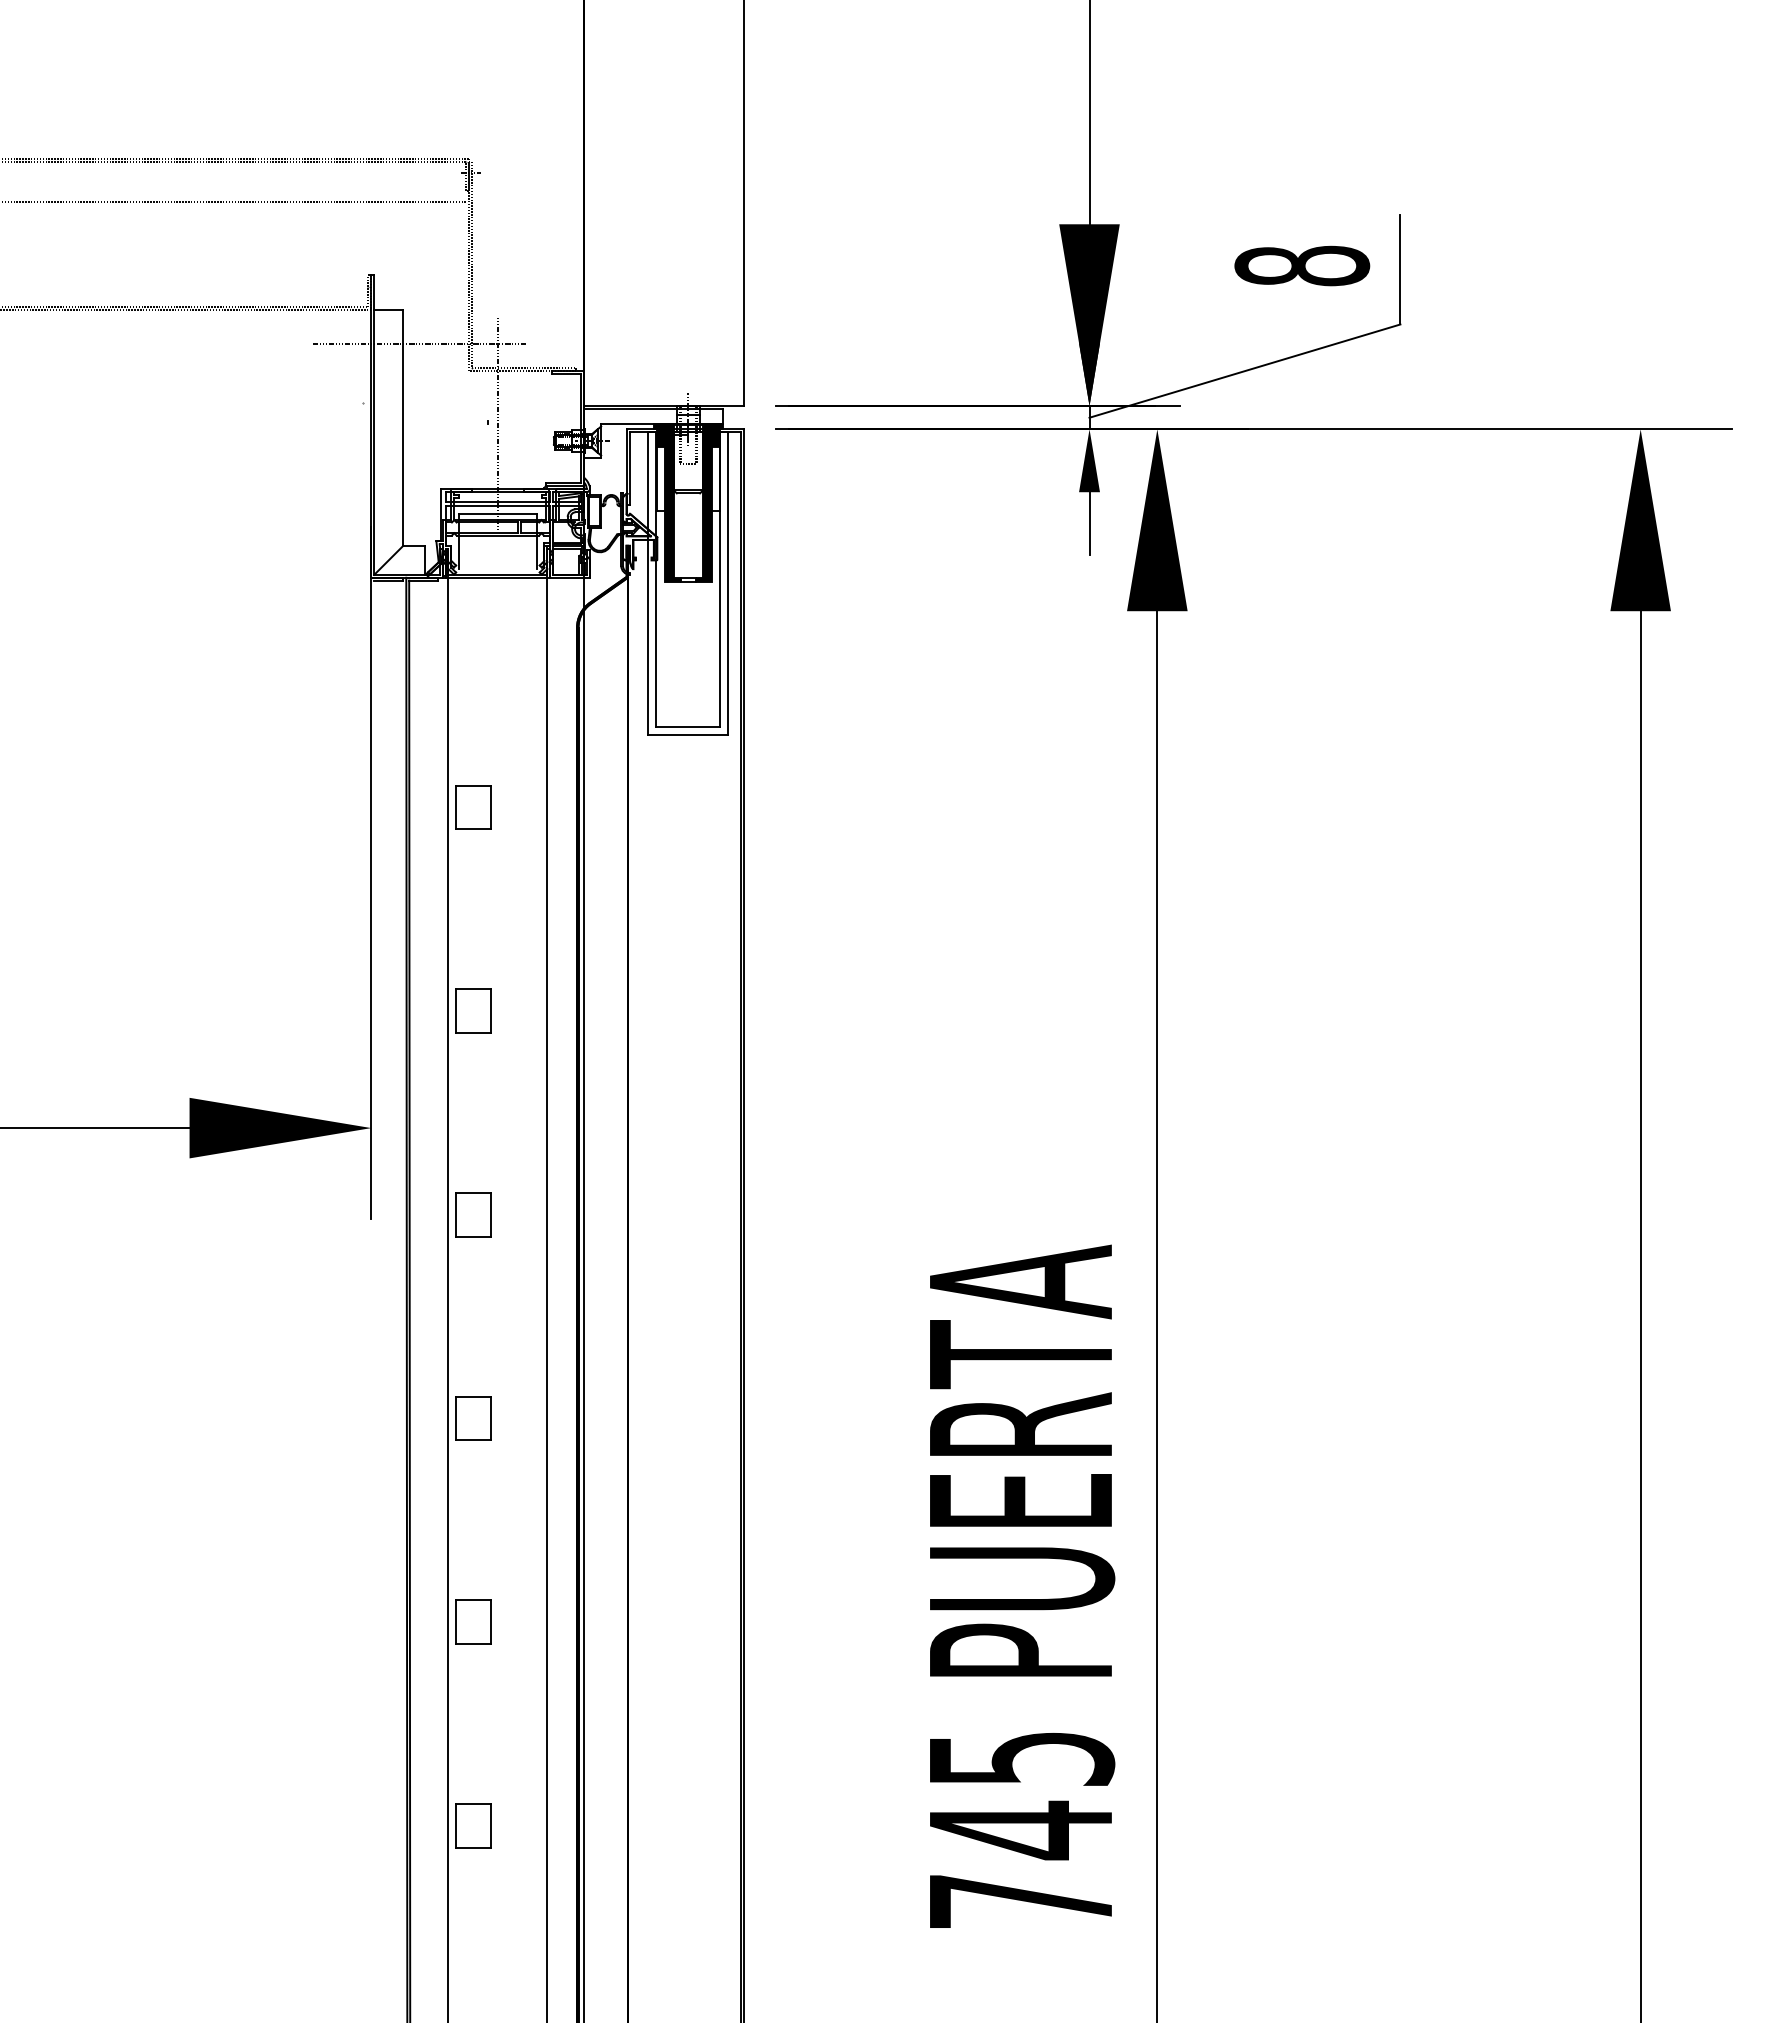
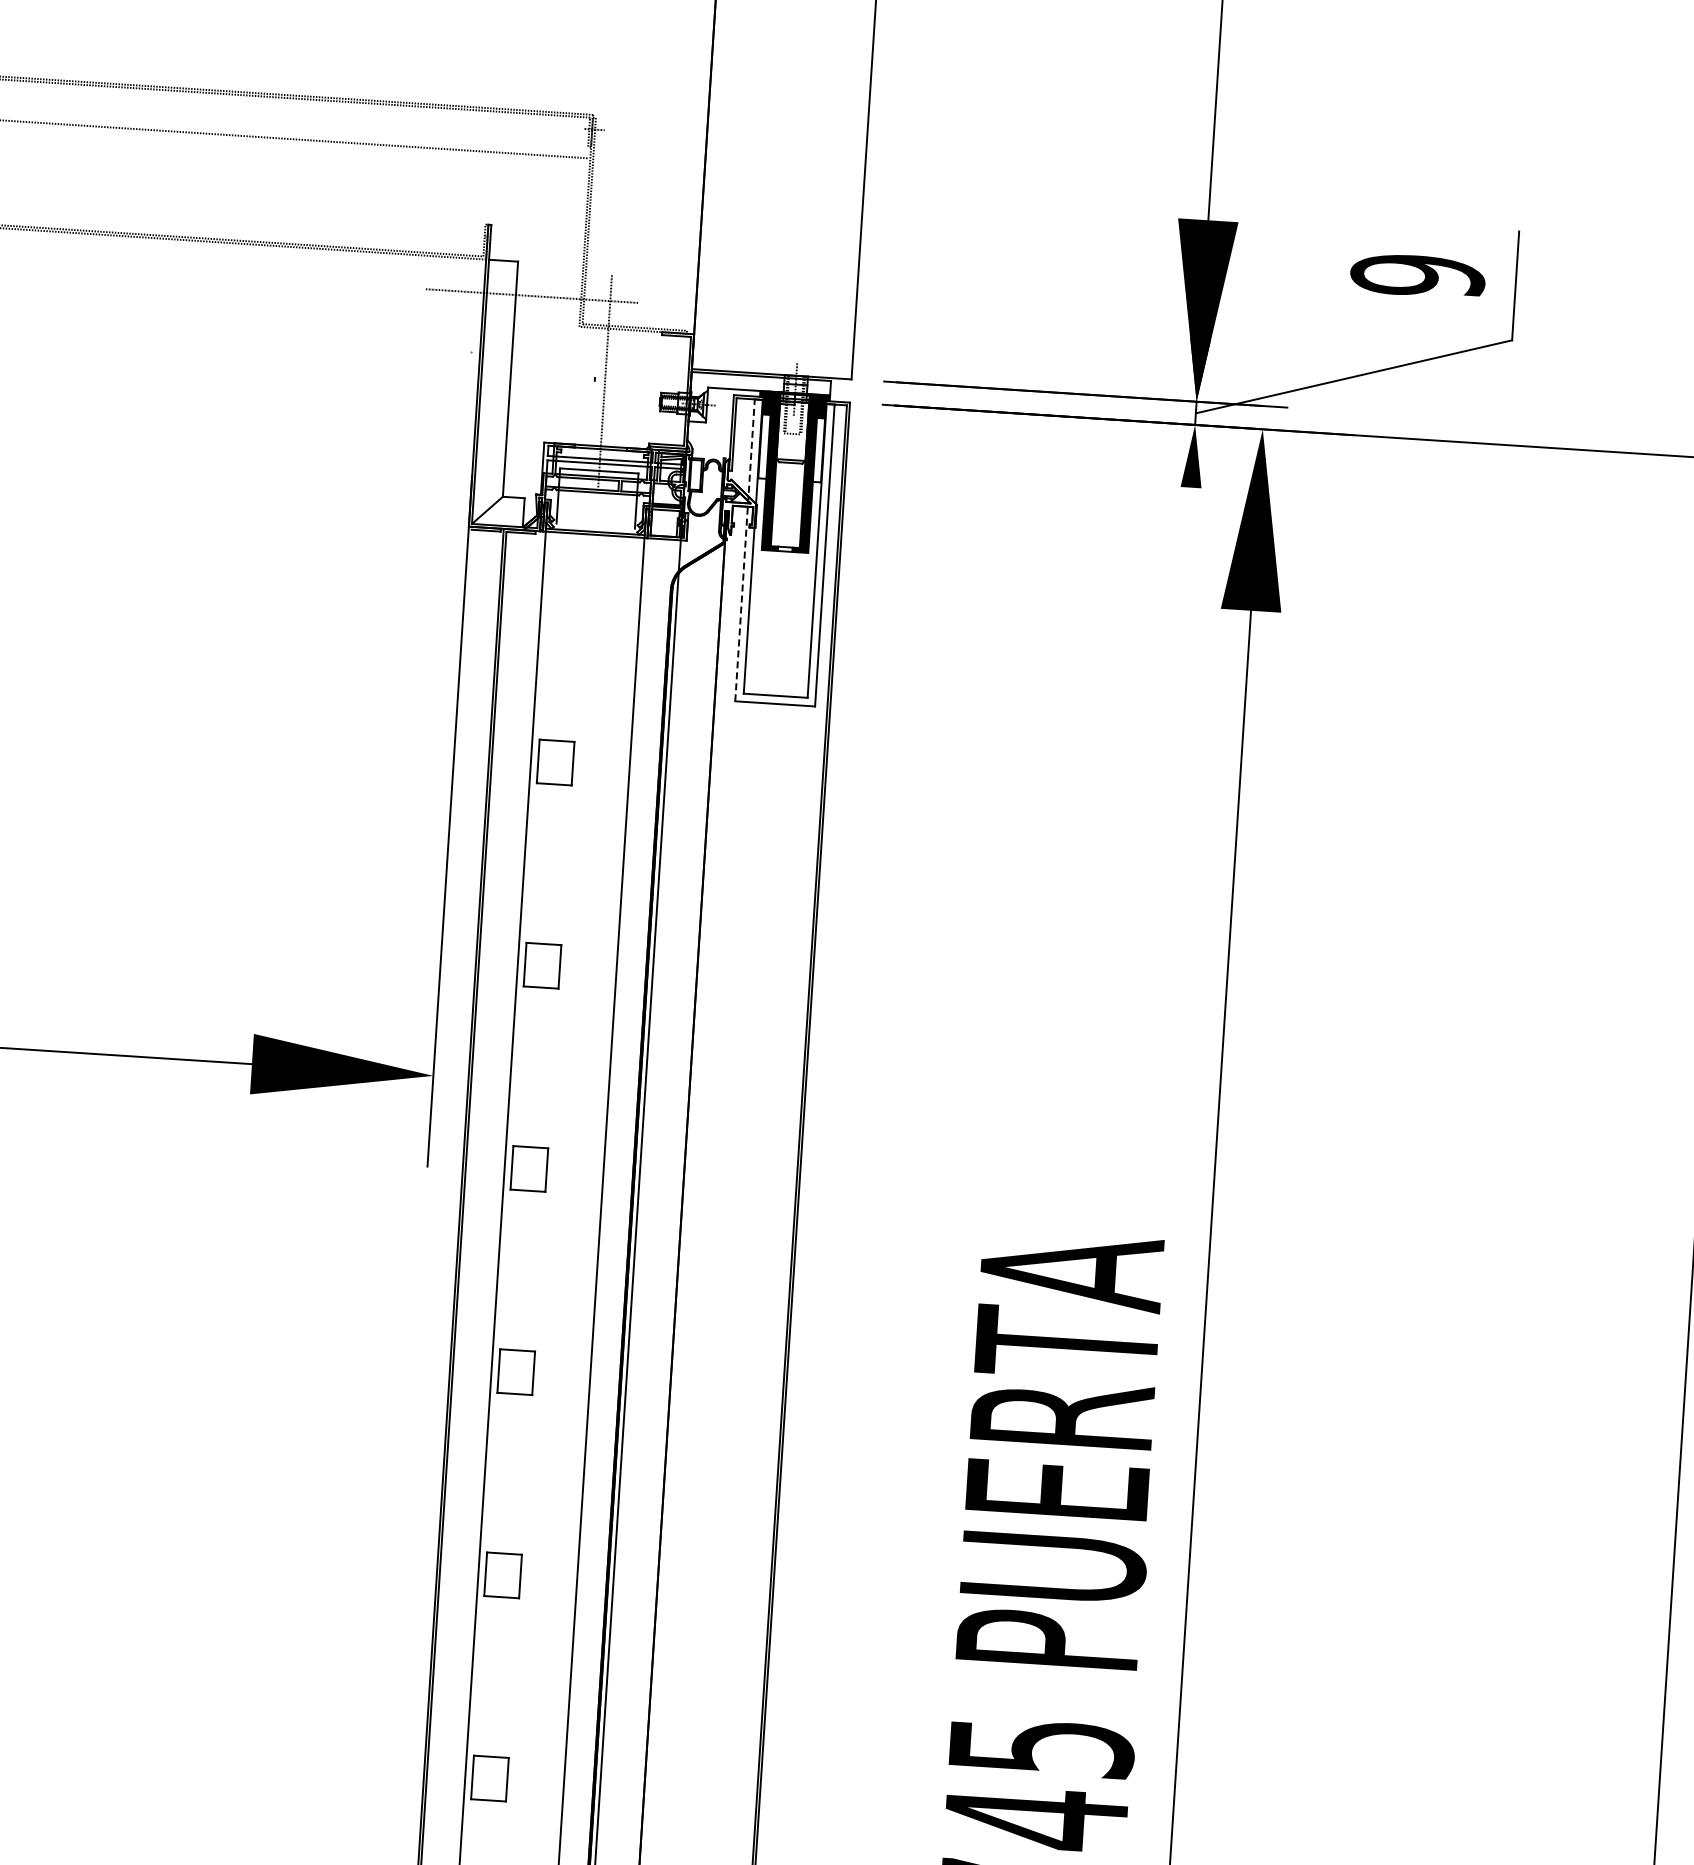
text: (1302, 265) -> (1418, 275), 8 -> 9
line: (1089, 523) -> (1189, 518), removed
line: (648, 583) -> (745, 550), solid -> dashed

